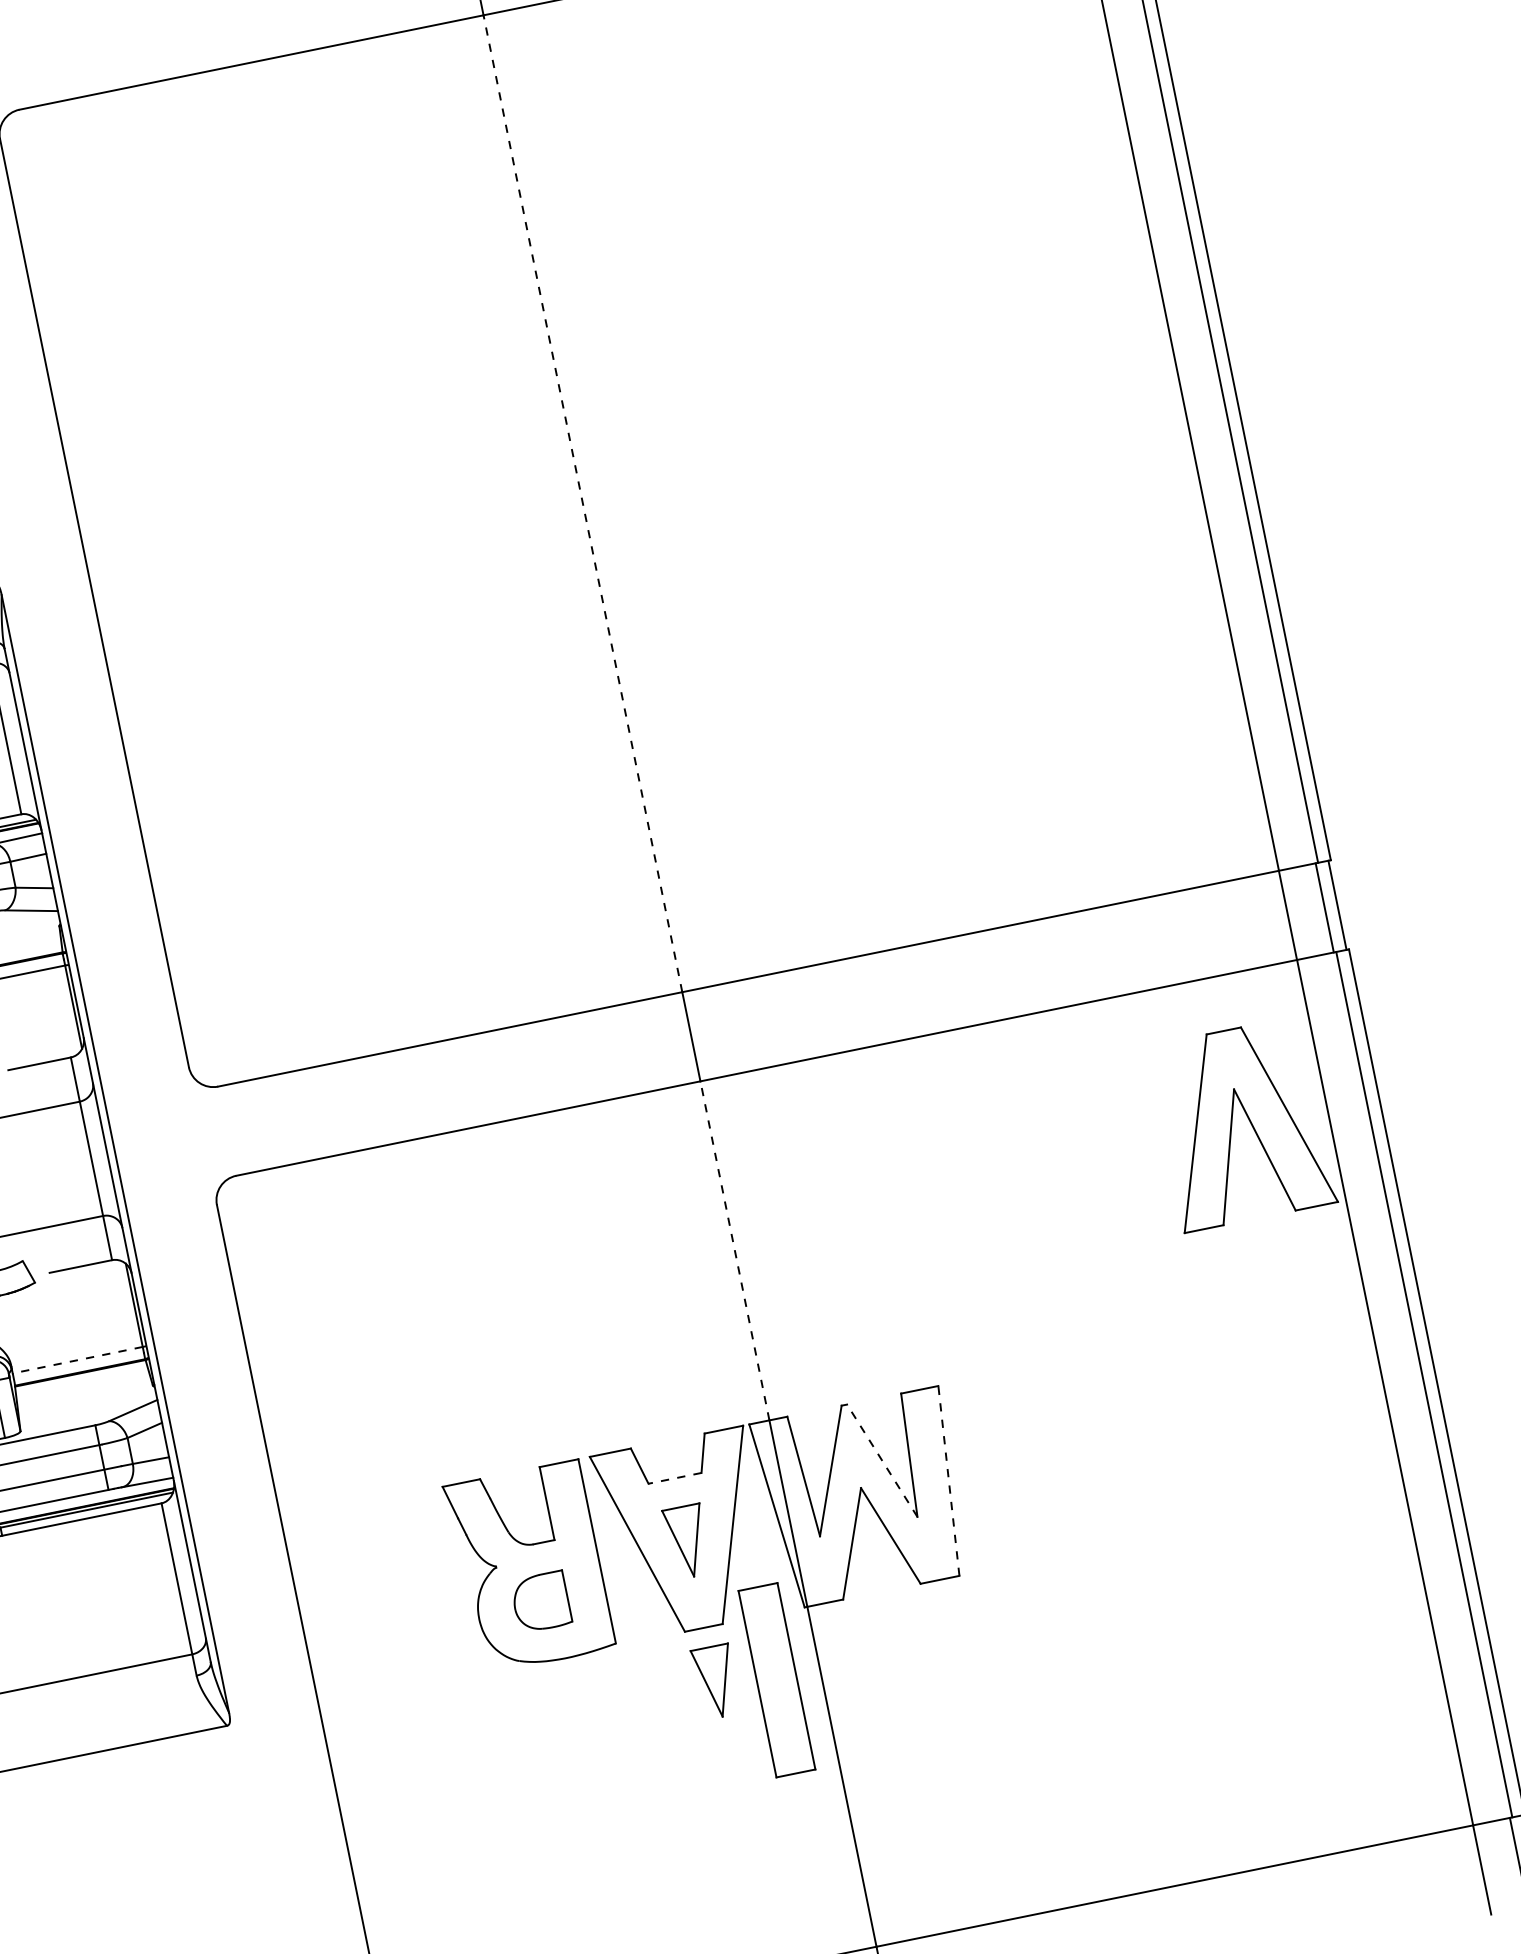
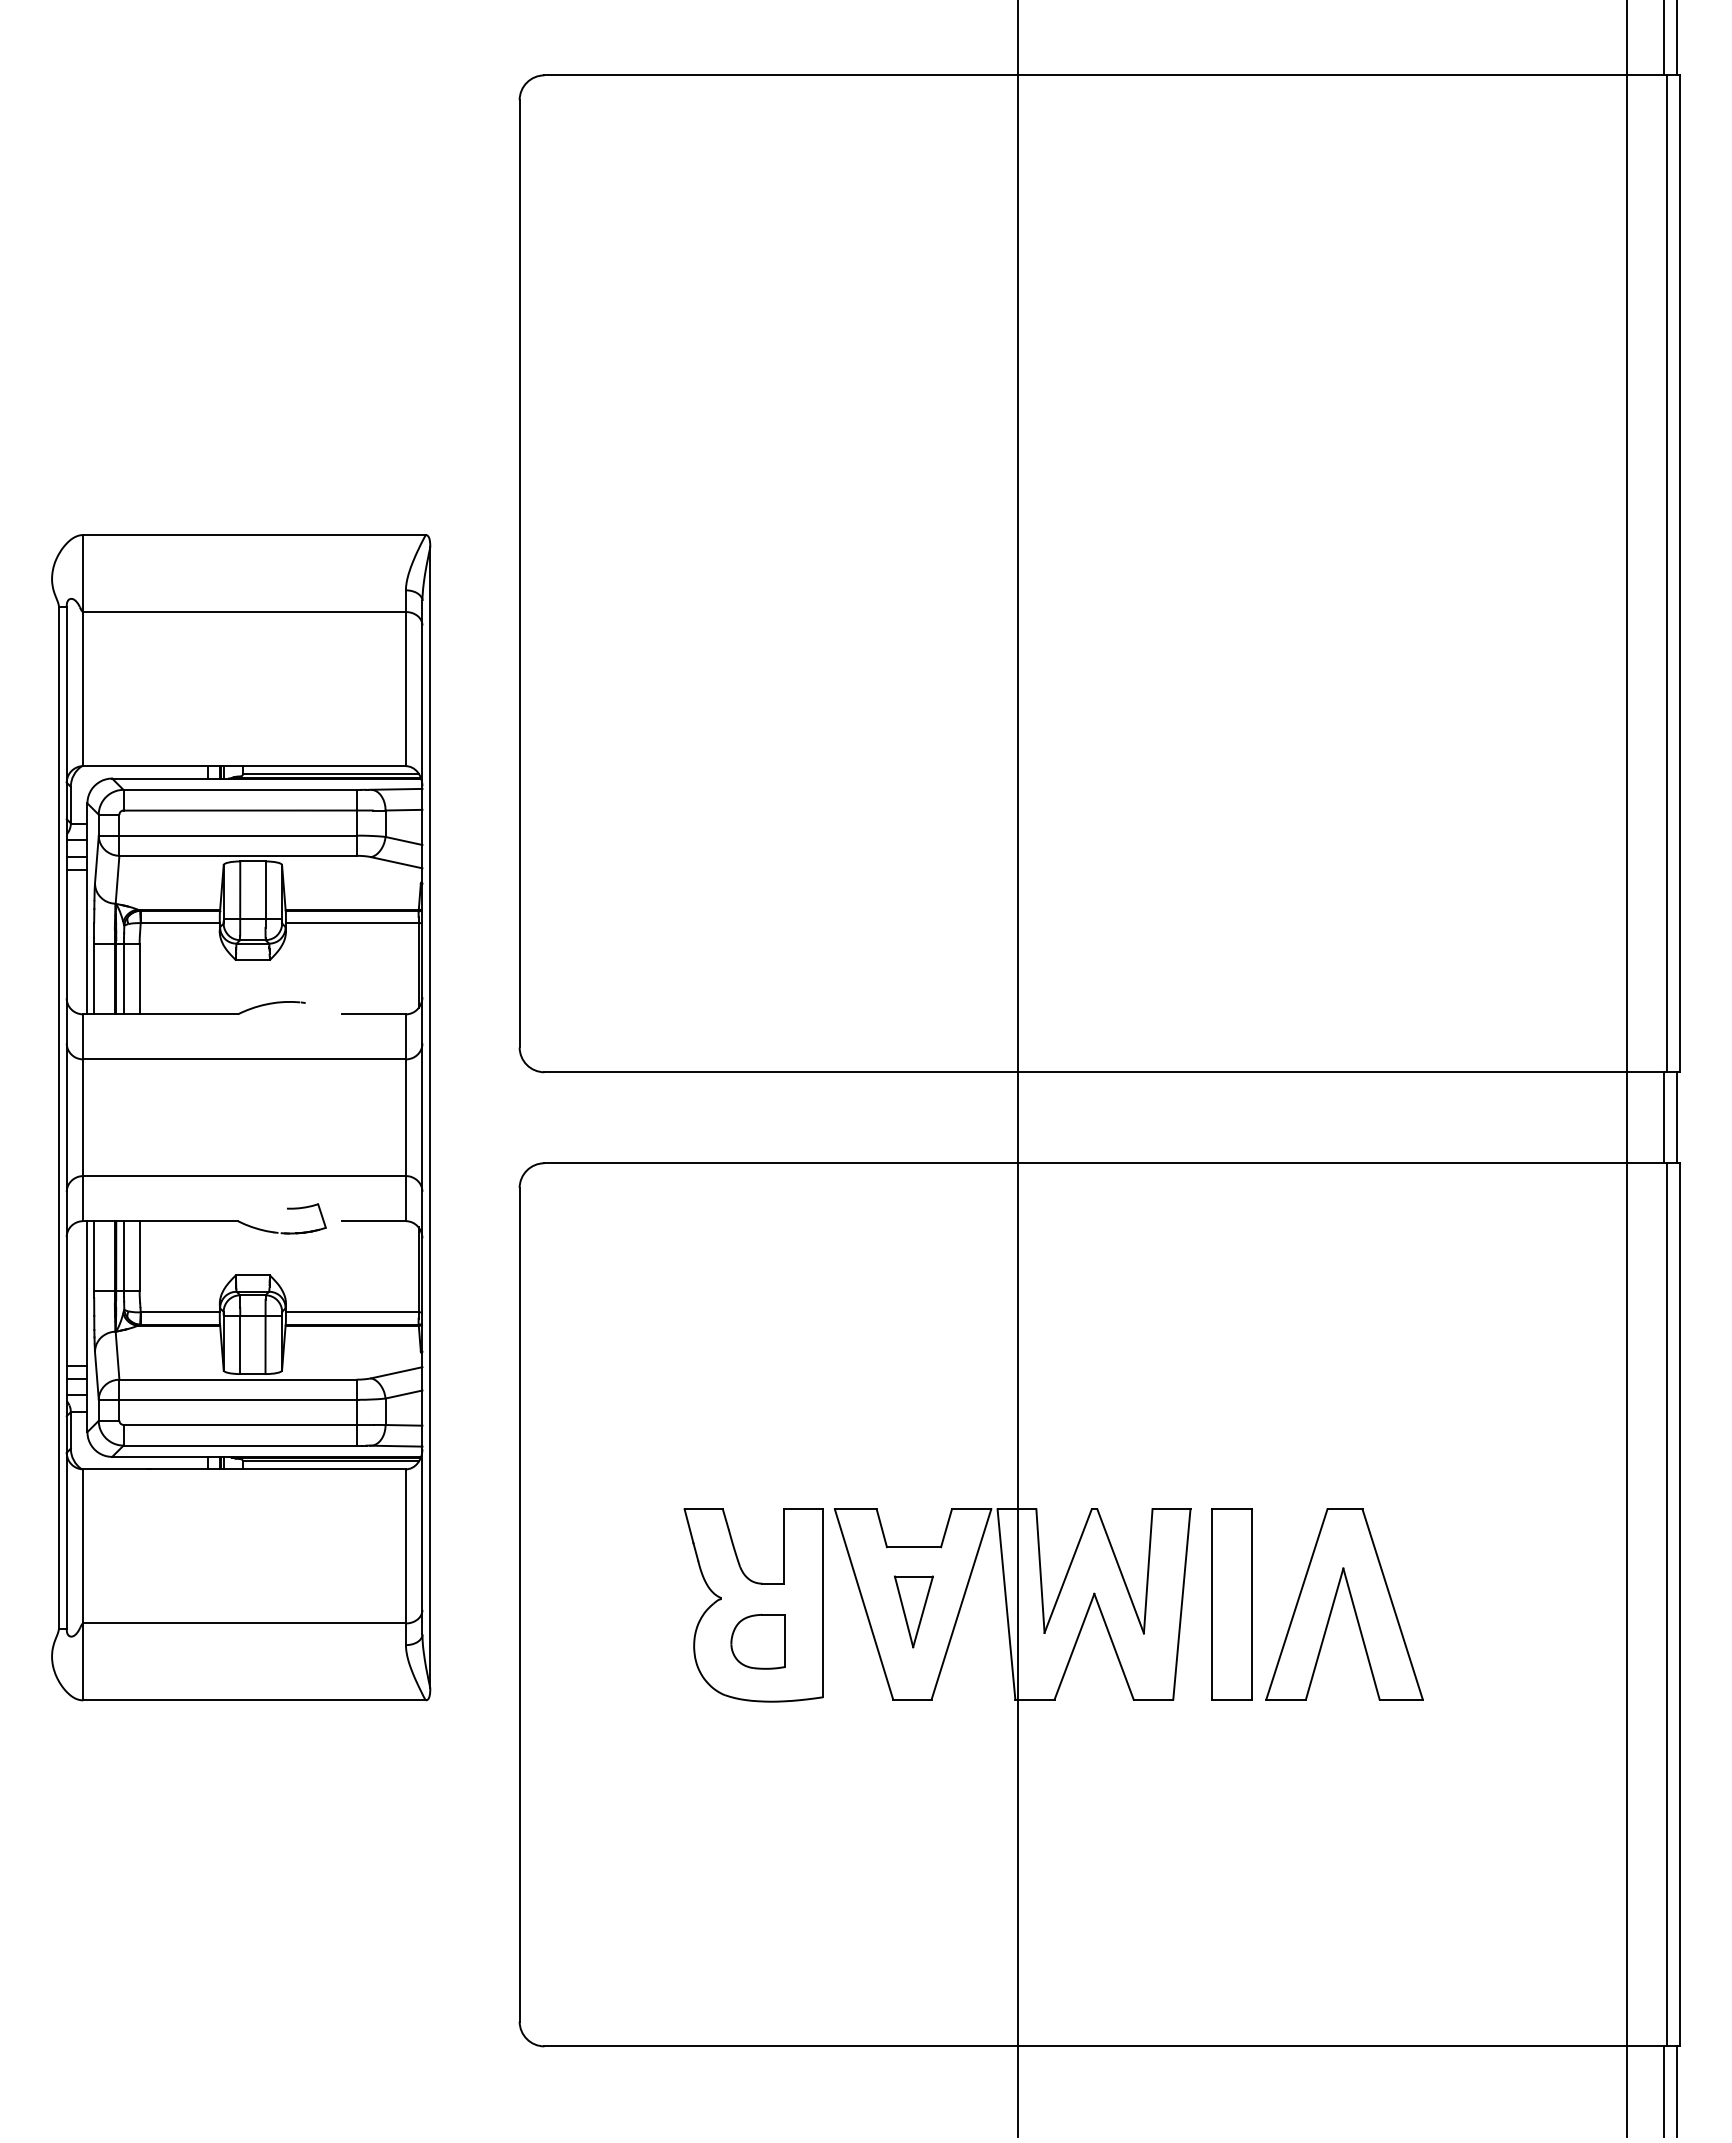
line: (583, 503) -> (1018, 573), dashed -> solid
part: (1248, 1121) -> (1351, 1602), moved
line: (735, 1251) -> (1018, 1336), dashed -> solid
line: (76, 1360) -> (351, 1312), dashed -> solid
line: (881, 1460) -> (1120, 1570), dashed -> solid
line: (674, 1478) -> (913, 1547), dashed -> solid
line: (948, 1481) -> (1181, 1604), dashed -> solid
part: (776, 1680) -> (1231, 1604), moved
part: (715, 1681) -> (913, 1754), removed

